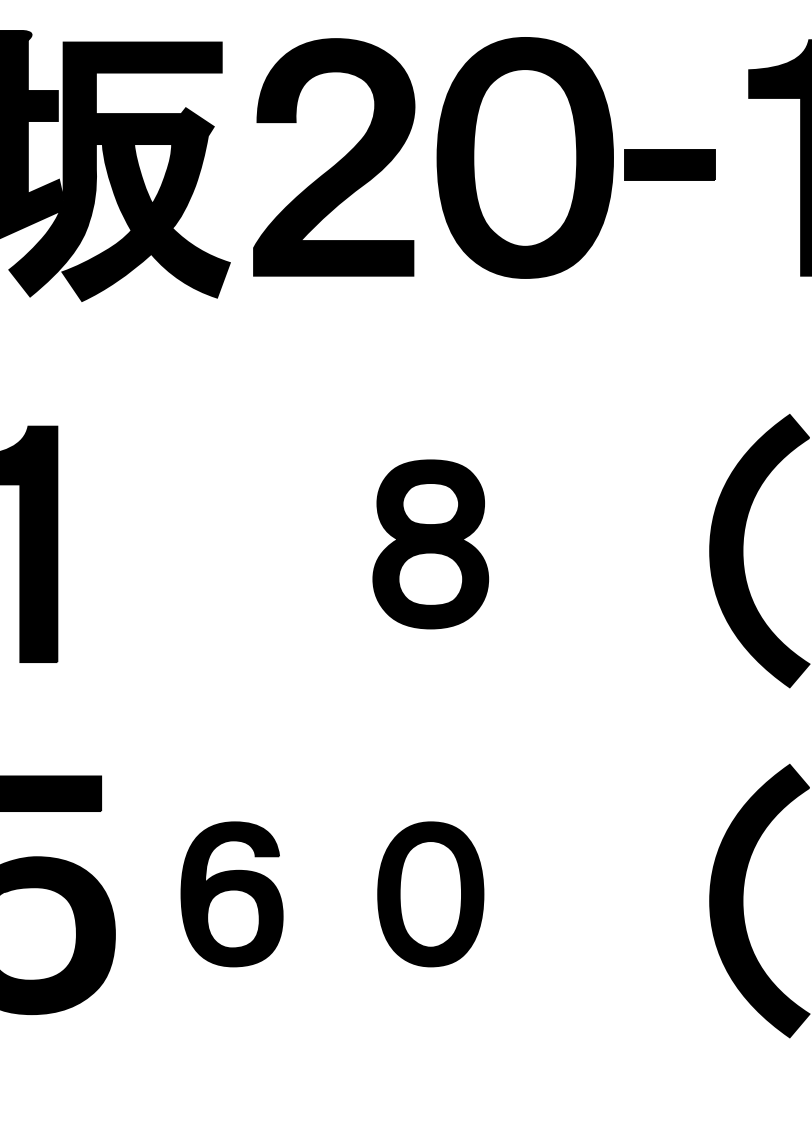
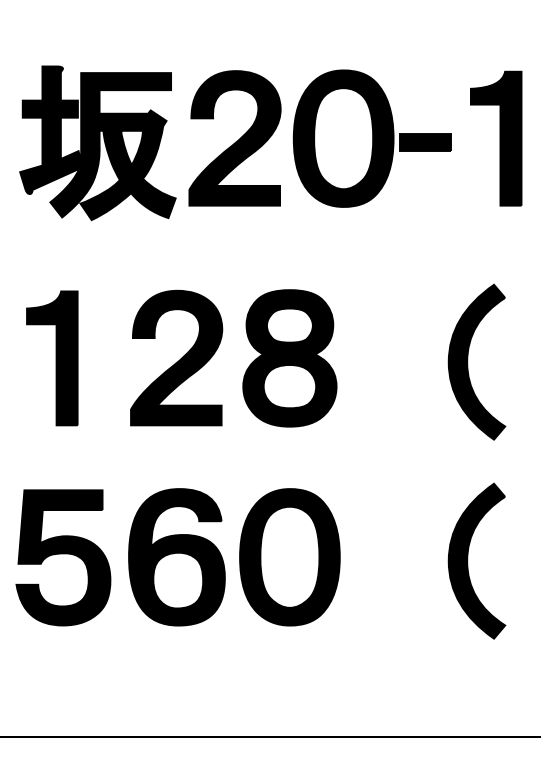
part: (231, 542) -> (176, 357), added
part: (430, 544) -> (289, 358), size x1.43
part: (231, 894) -> (176, 557), size x1.67
part: (430, 894) -> (289, 557), size x1.67

